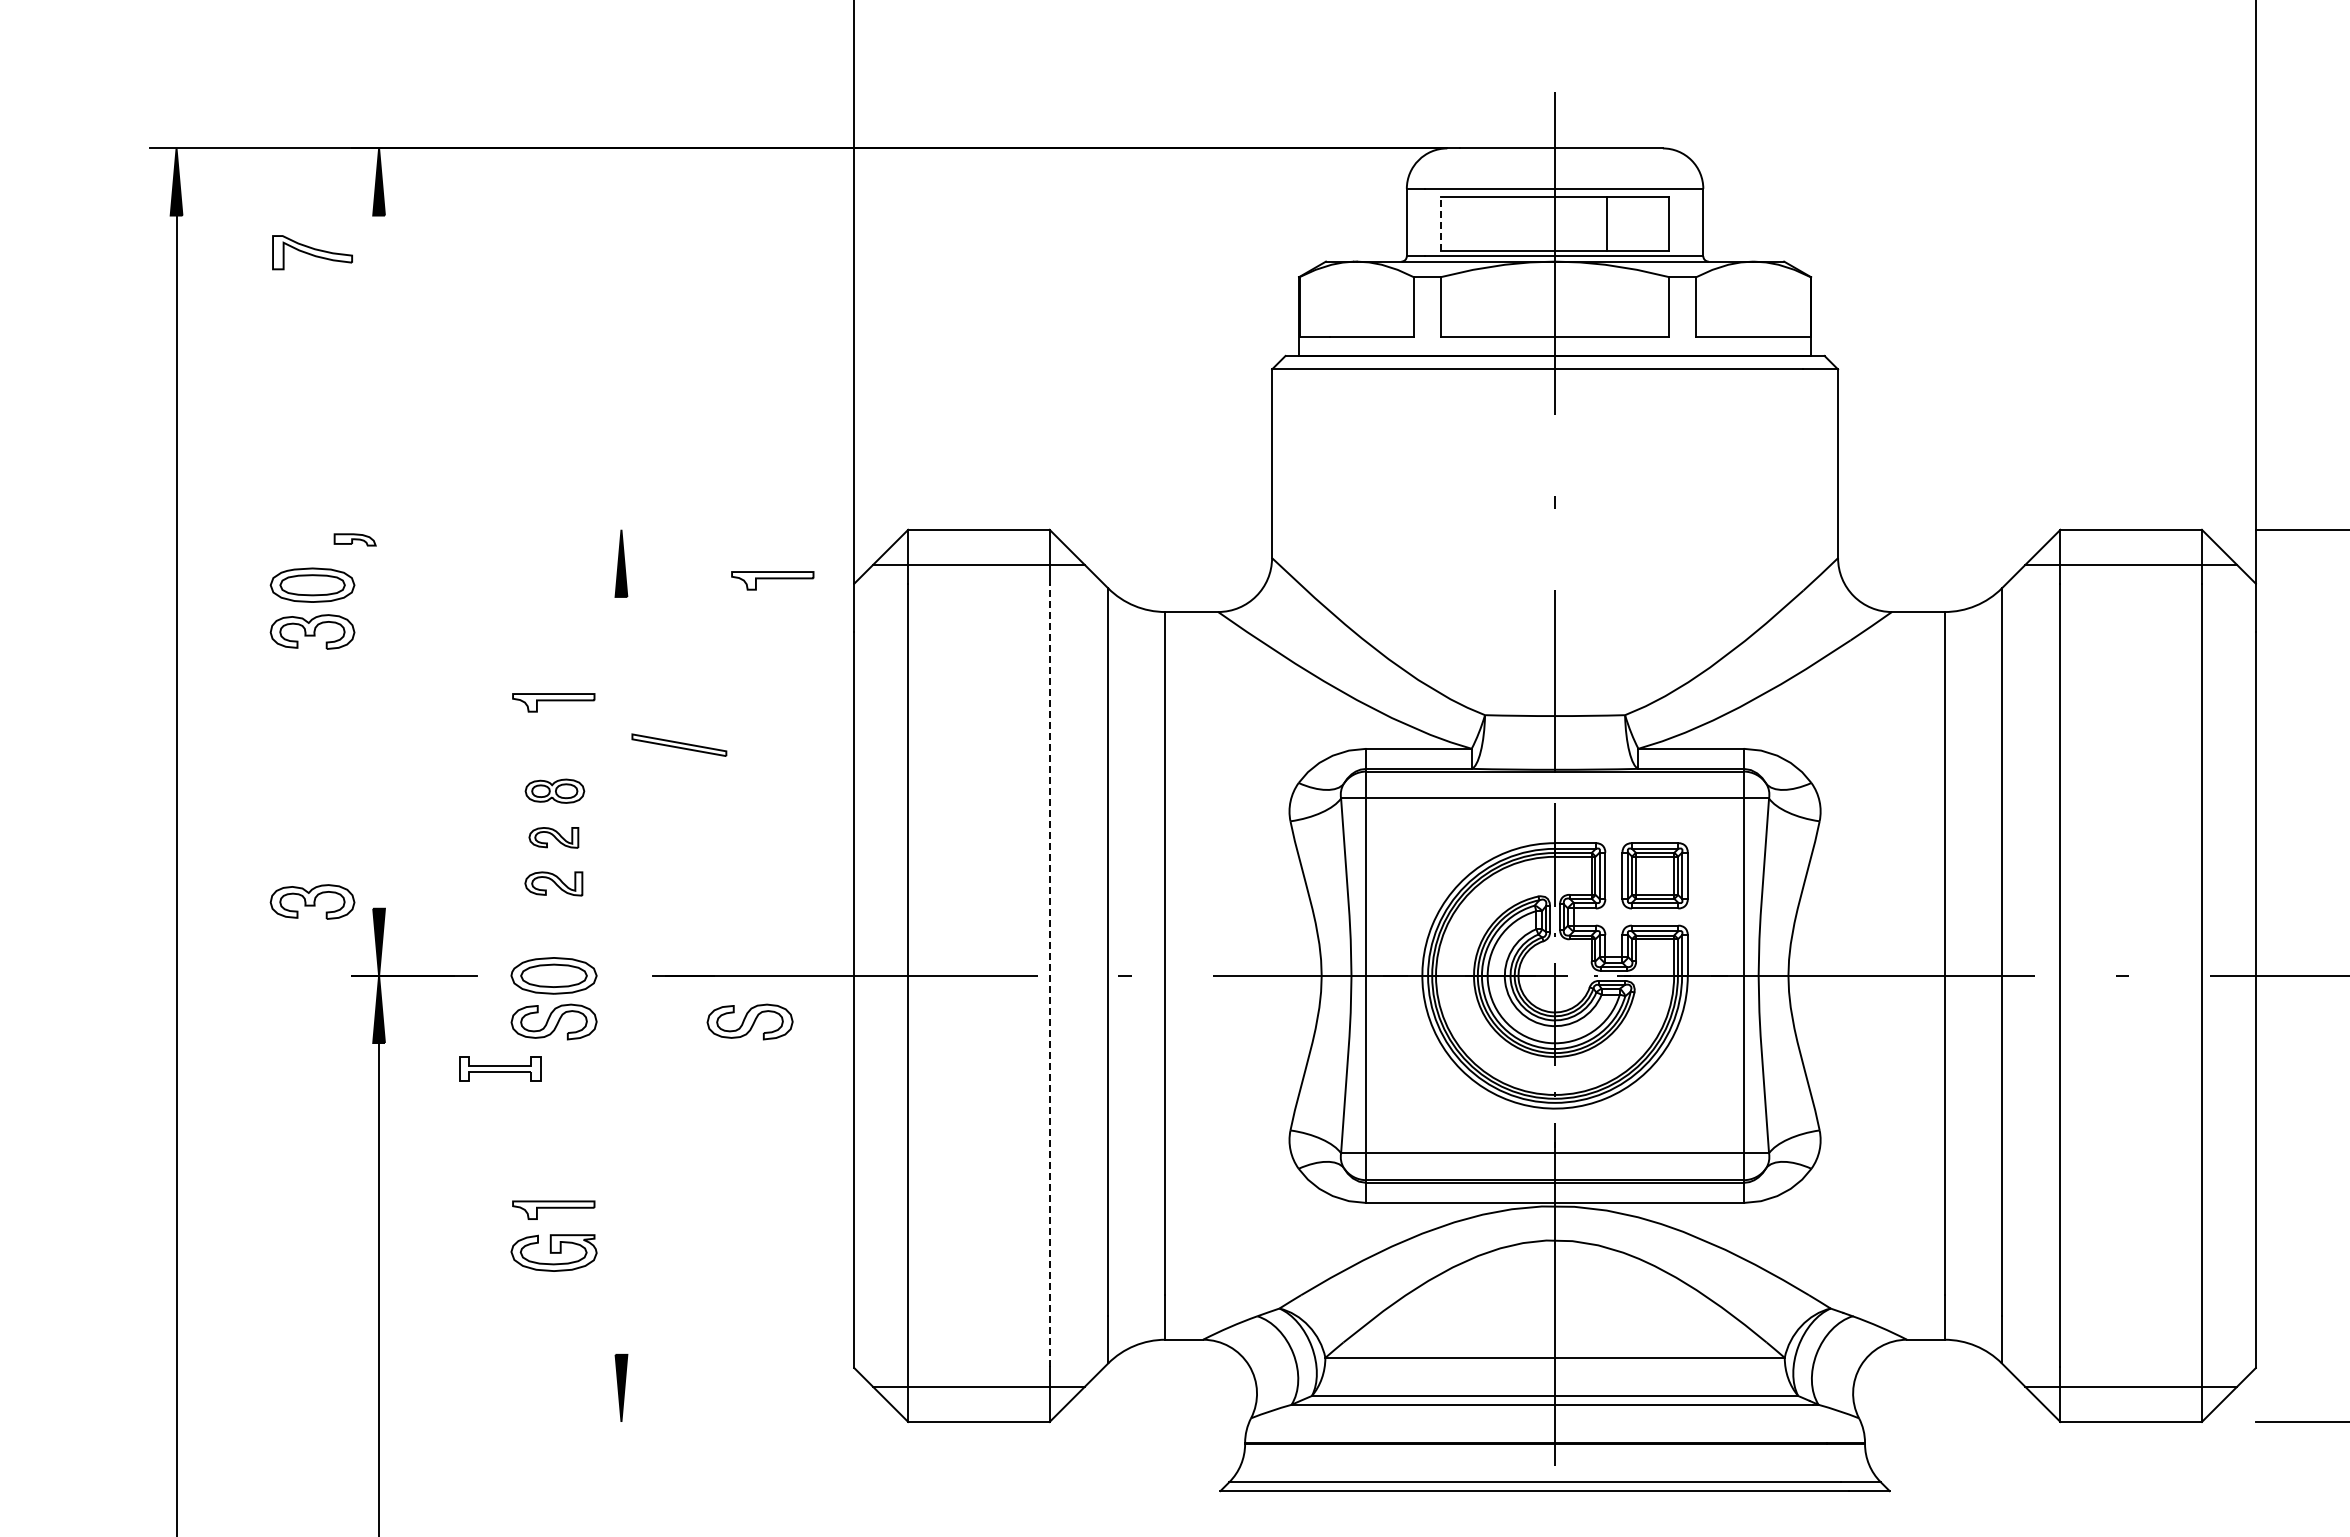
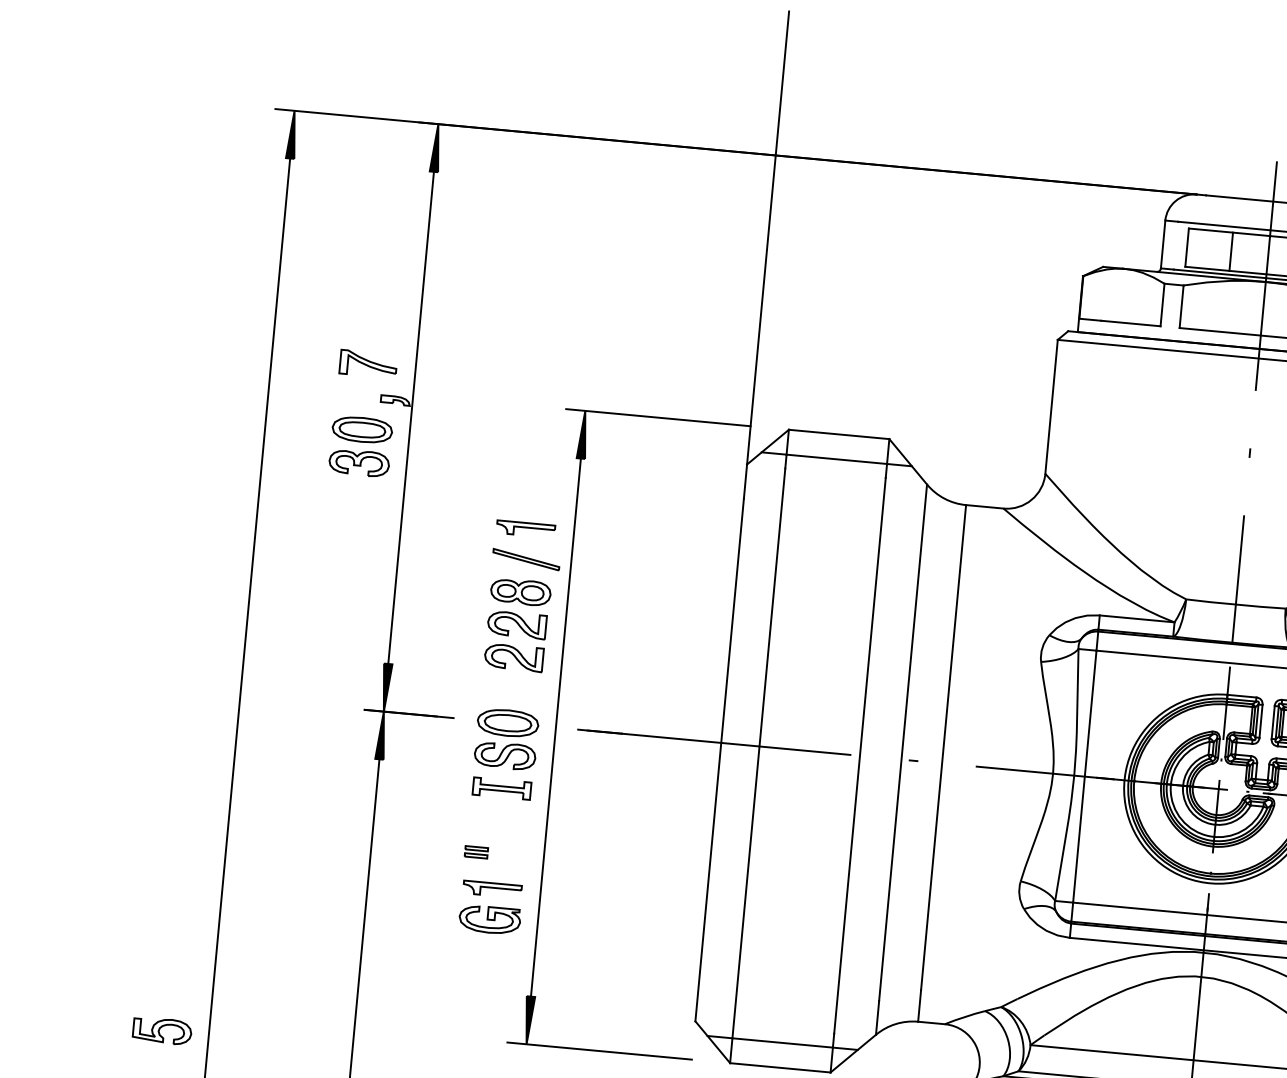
line: (1440, 223) -> (1186, 247), dashed -> solid
line: (1502, 223) -> (1230, 251), added
part: (312, 252) -> (368, 364), moved
line: (724, 529) -> (658, 417), added
line: (379, 561) -> (411, 417), added
part: (772, 580) -> (689, 456), removed
part: (679, 744) -> (526, 559), moved
part: (554, 790) -> (520, 591), size x1.43
part: (553, 837) -> (516, 624), size x1.67
part: (553, 883) -> (513, 657), size x1.43
part: (312, 901) -> (341, 654), removed
line: (621, 975) -> (555, 727), added
line: (1049, 975) -> (859, 755), dashed -> solid
part: (749, 1021) -> (643, 768), removed
part: (500, 1068) -> (502, 788), moved
part: (526, 1160) -> (476, 852), added
line: (724, 1421) -> (599, 1050), added
part: (110, 1450) -> (161, 1030), added

